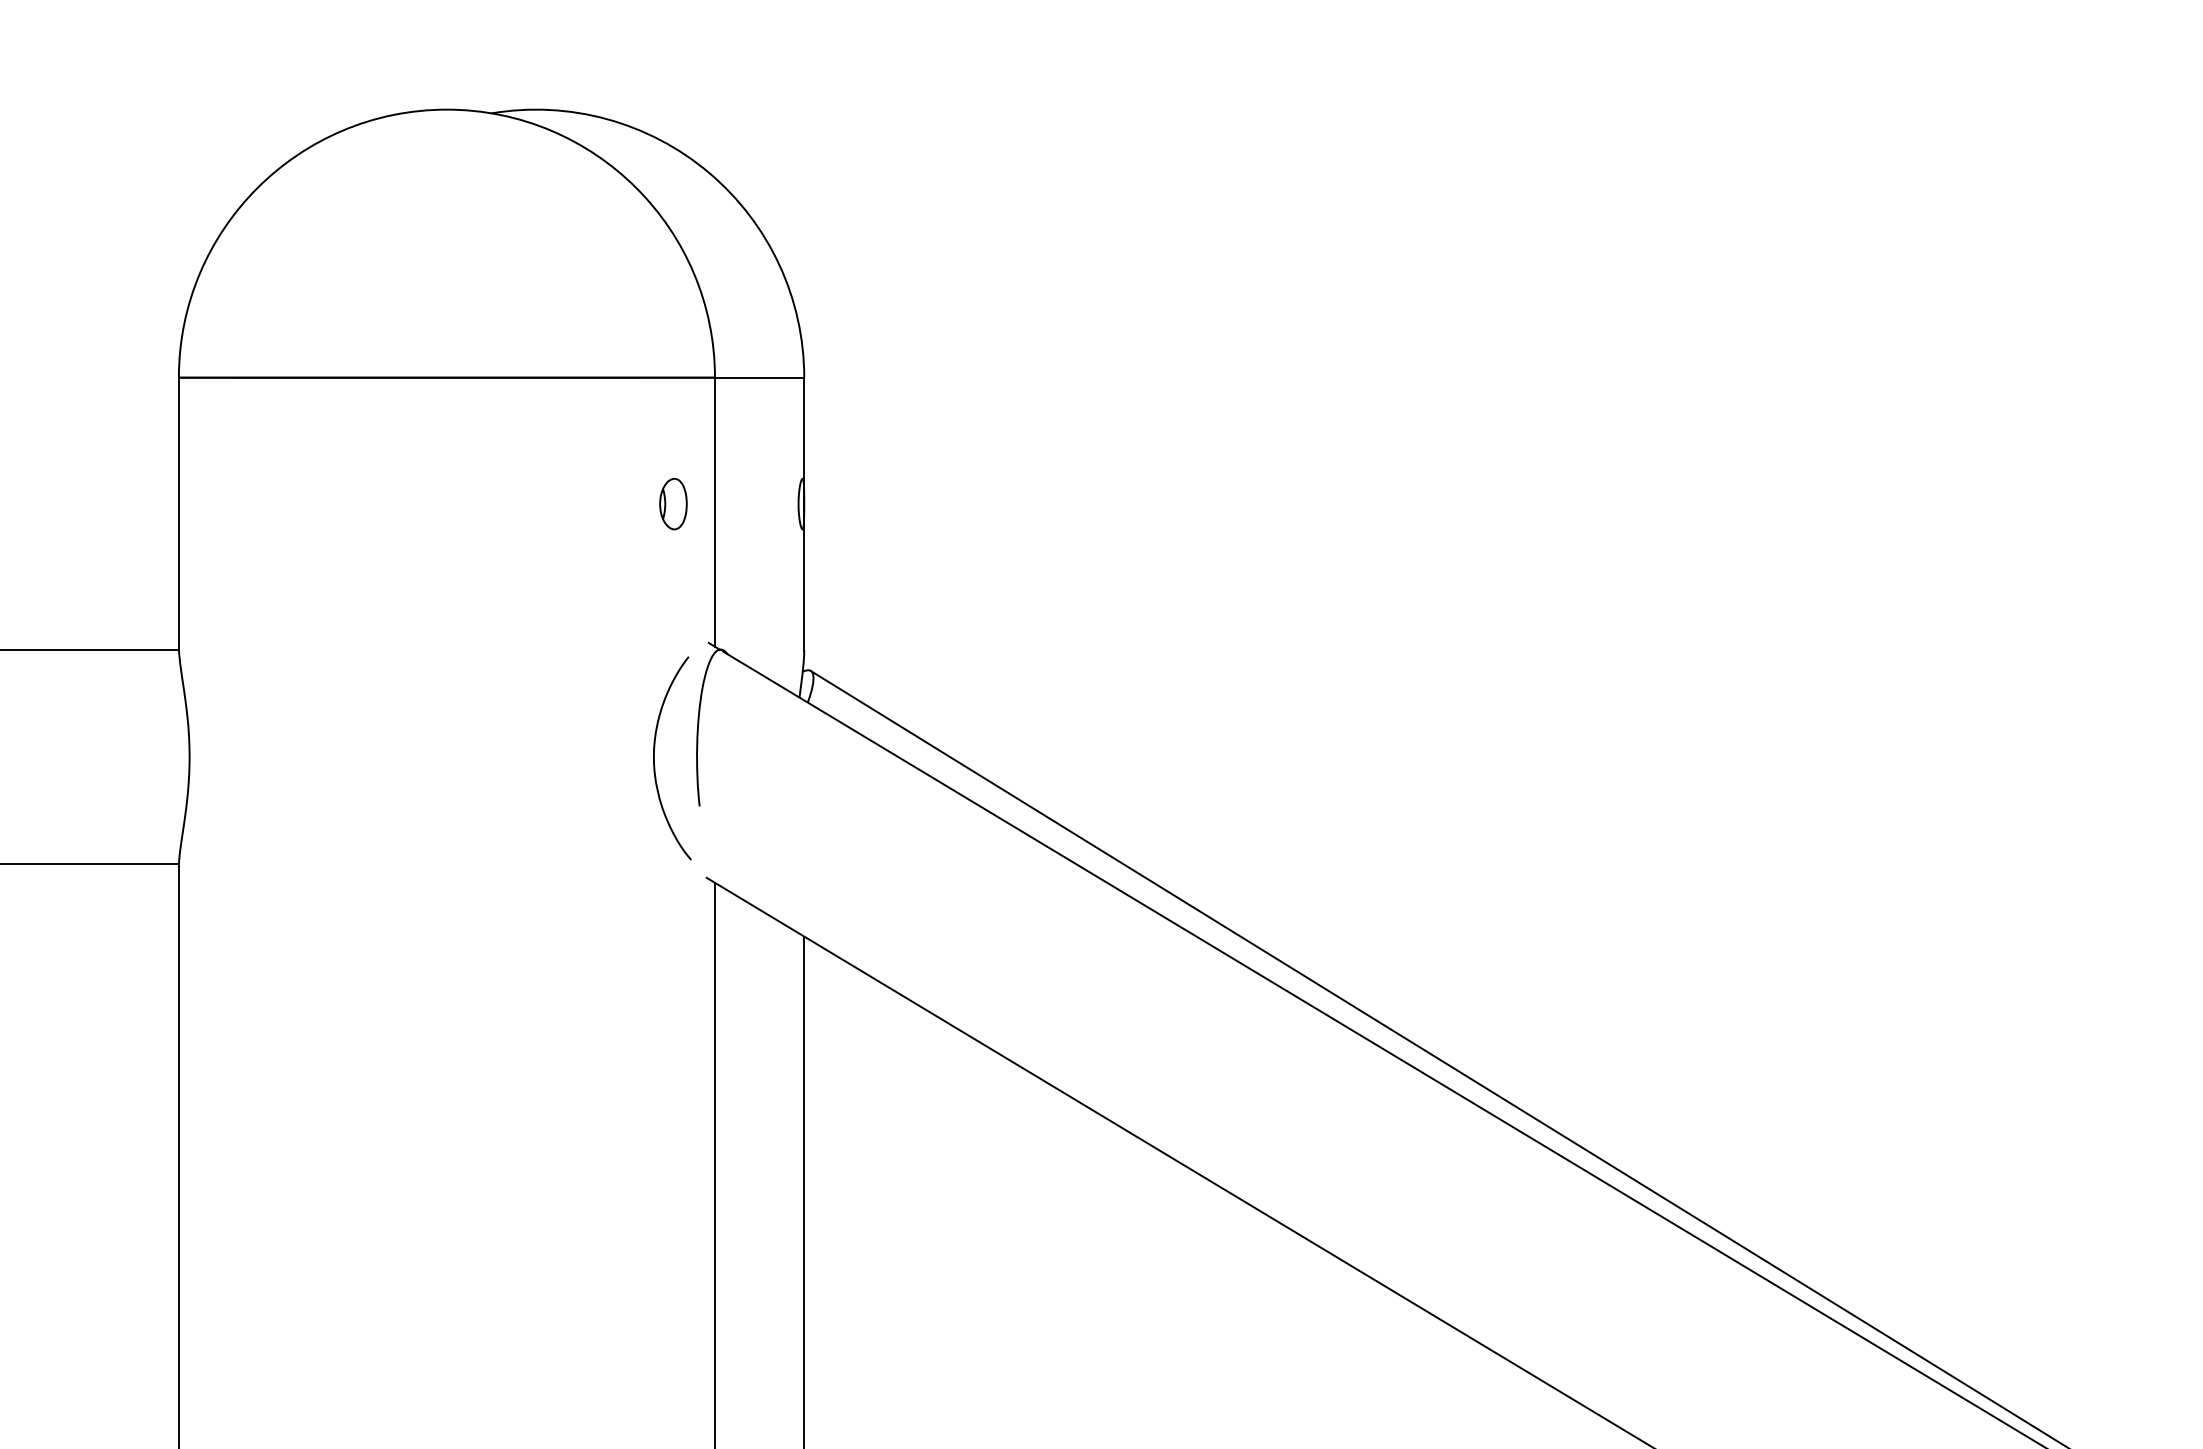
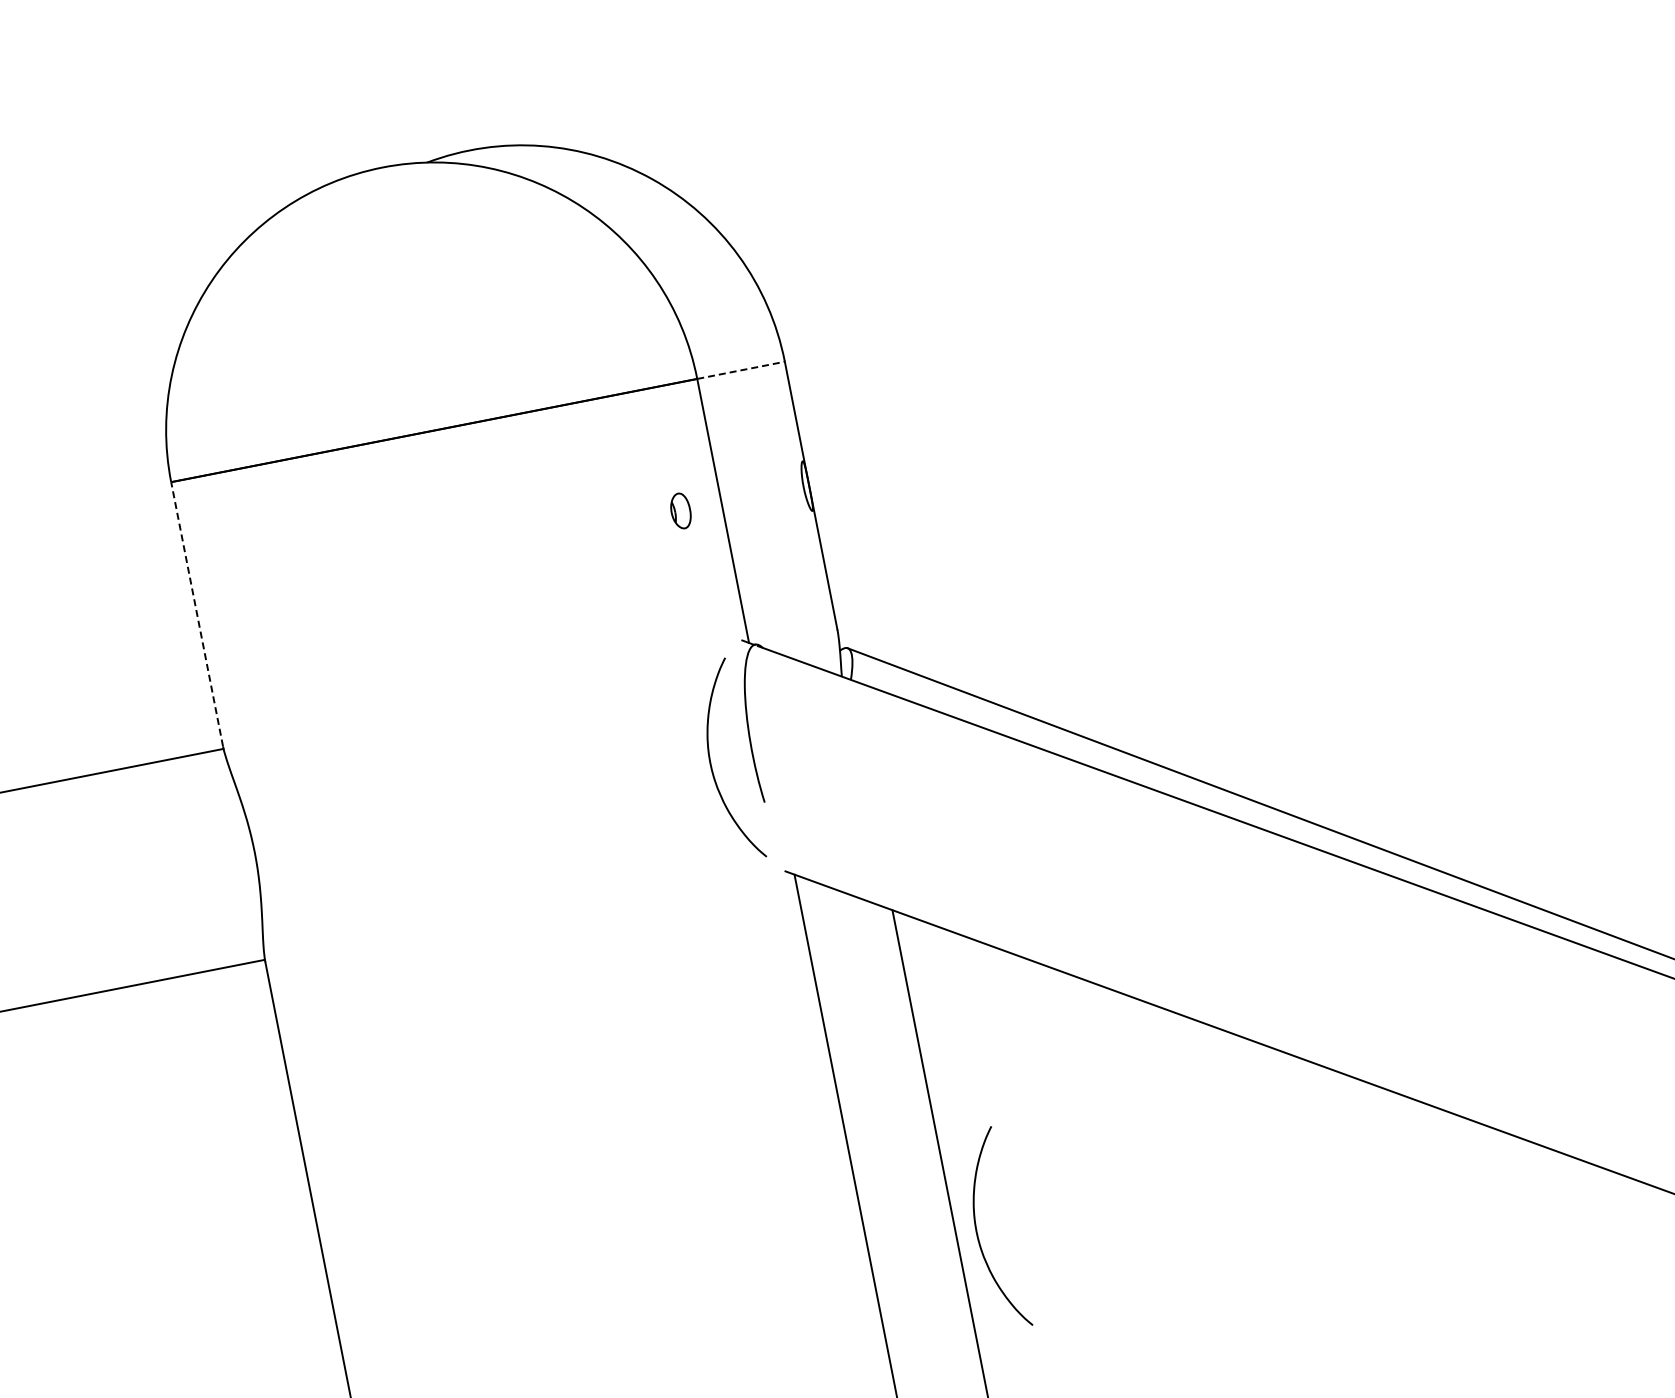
line: (759, 377) -> (740, 370), solid -> dashed
part: (673, 504) -> (680, 511), size x0.7
line: (178, 512) -> (196, 614), solid -> dashed
curve: (825, 1269) -> (977, 1232), added

